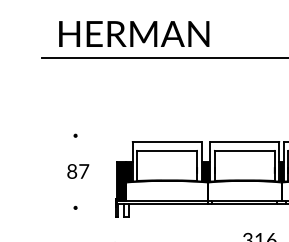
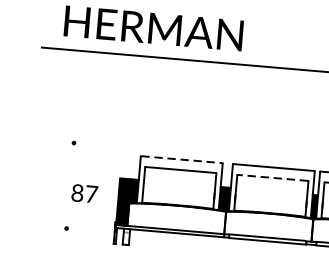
line: (167, 141) -> (182, 159), solid -> dashed
line: (244, 150) -> (272, 177), solid -> dashed
text: (78, 171) -> (85, 193), moved

